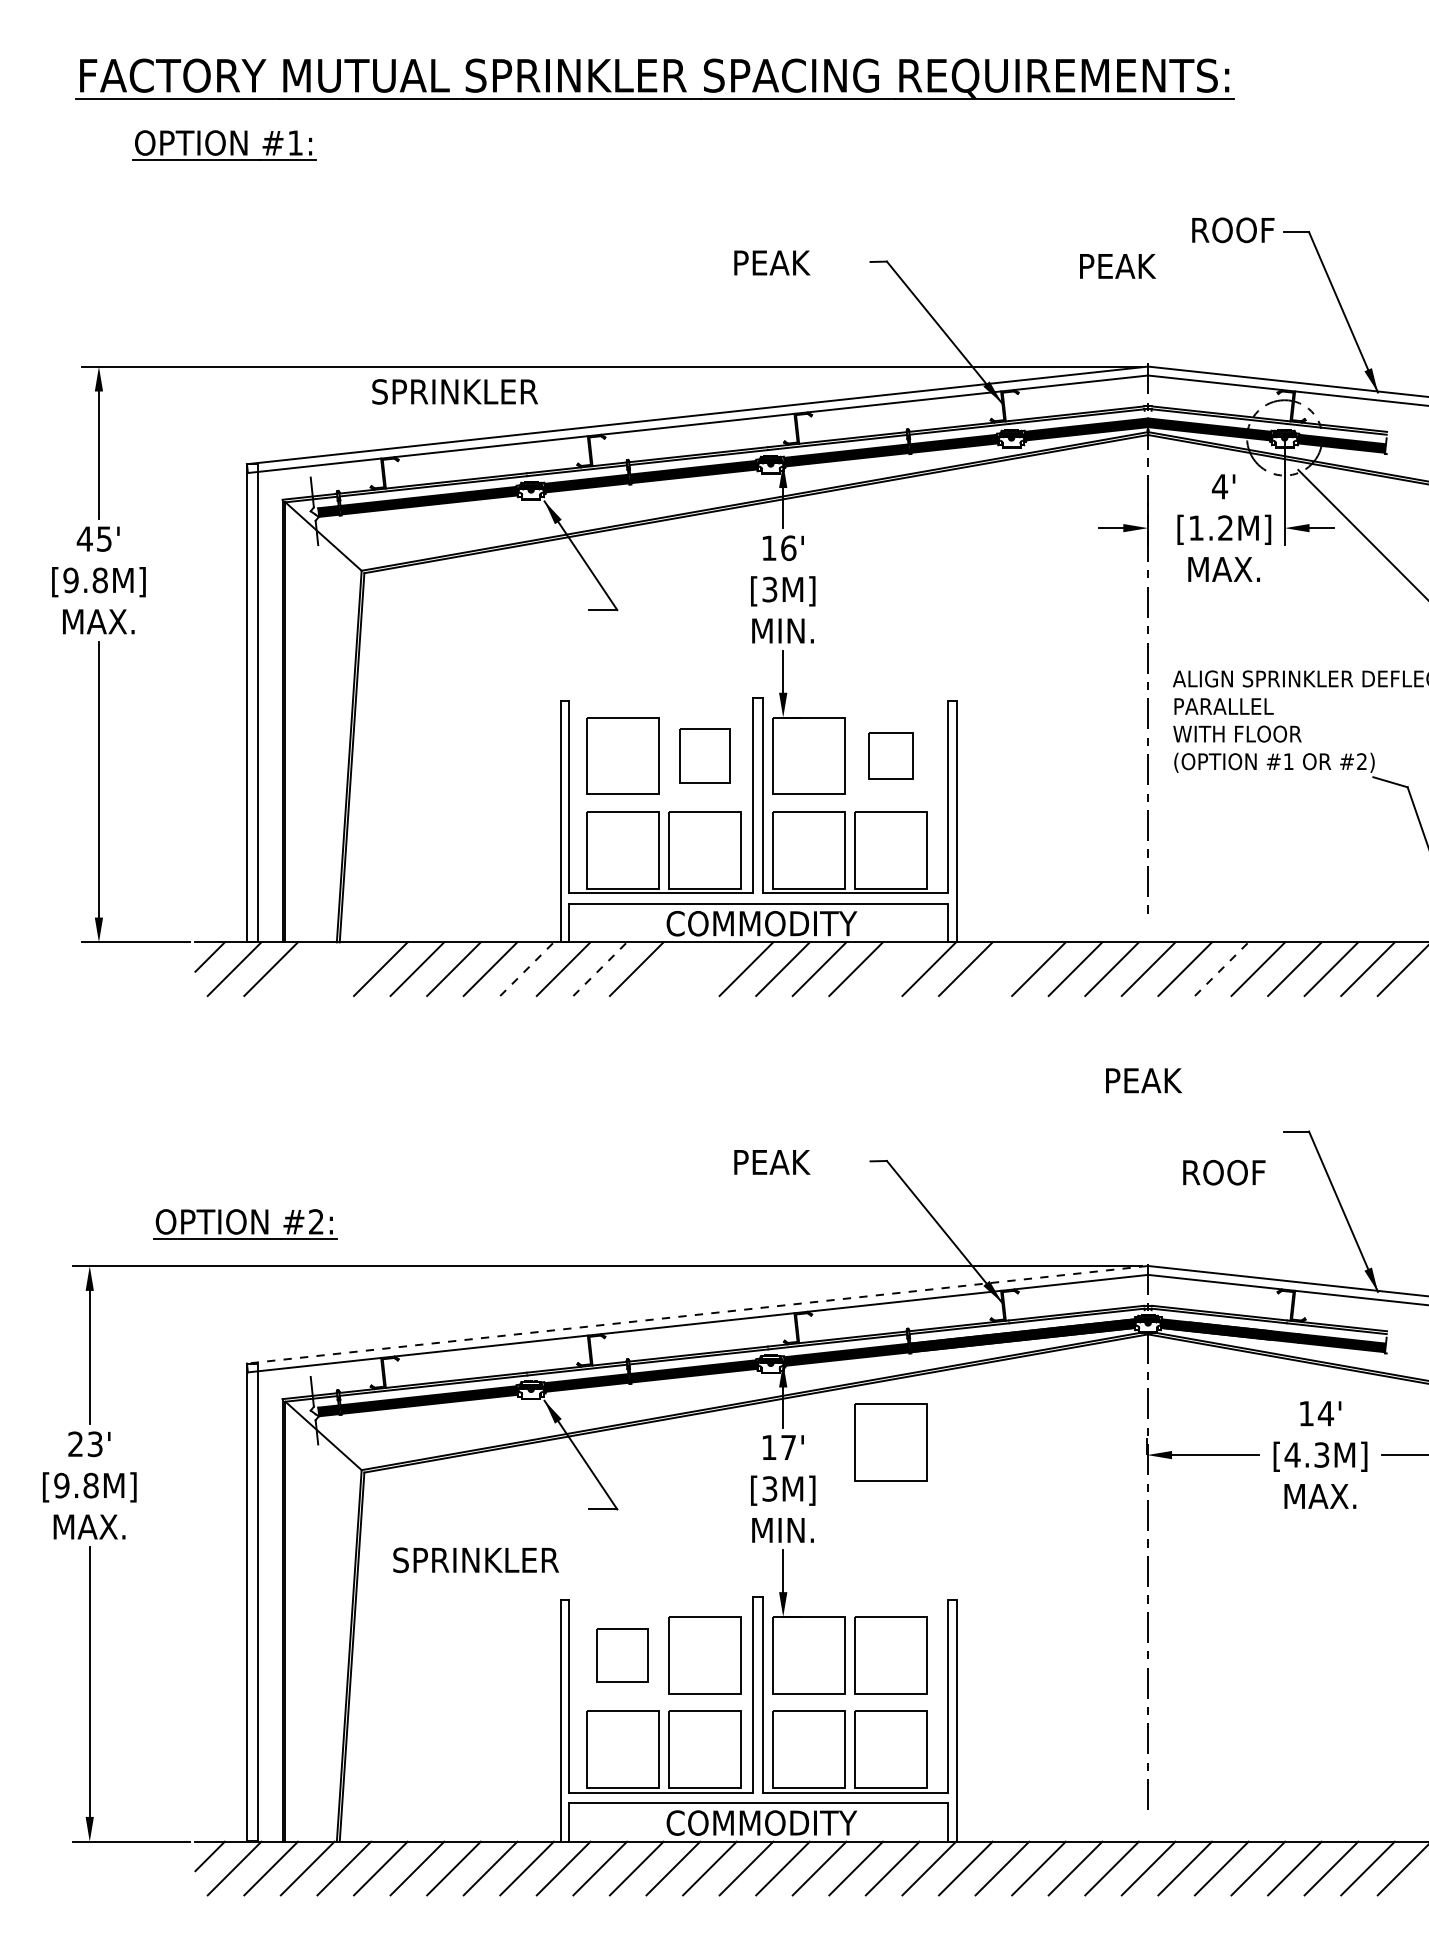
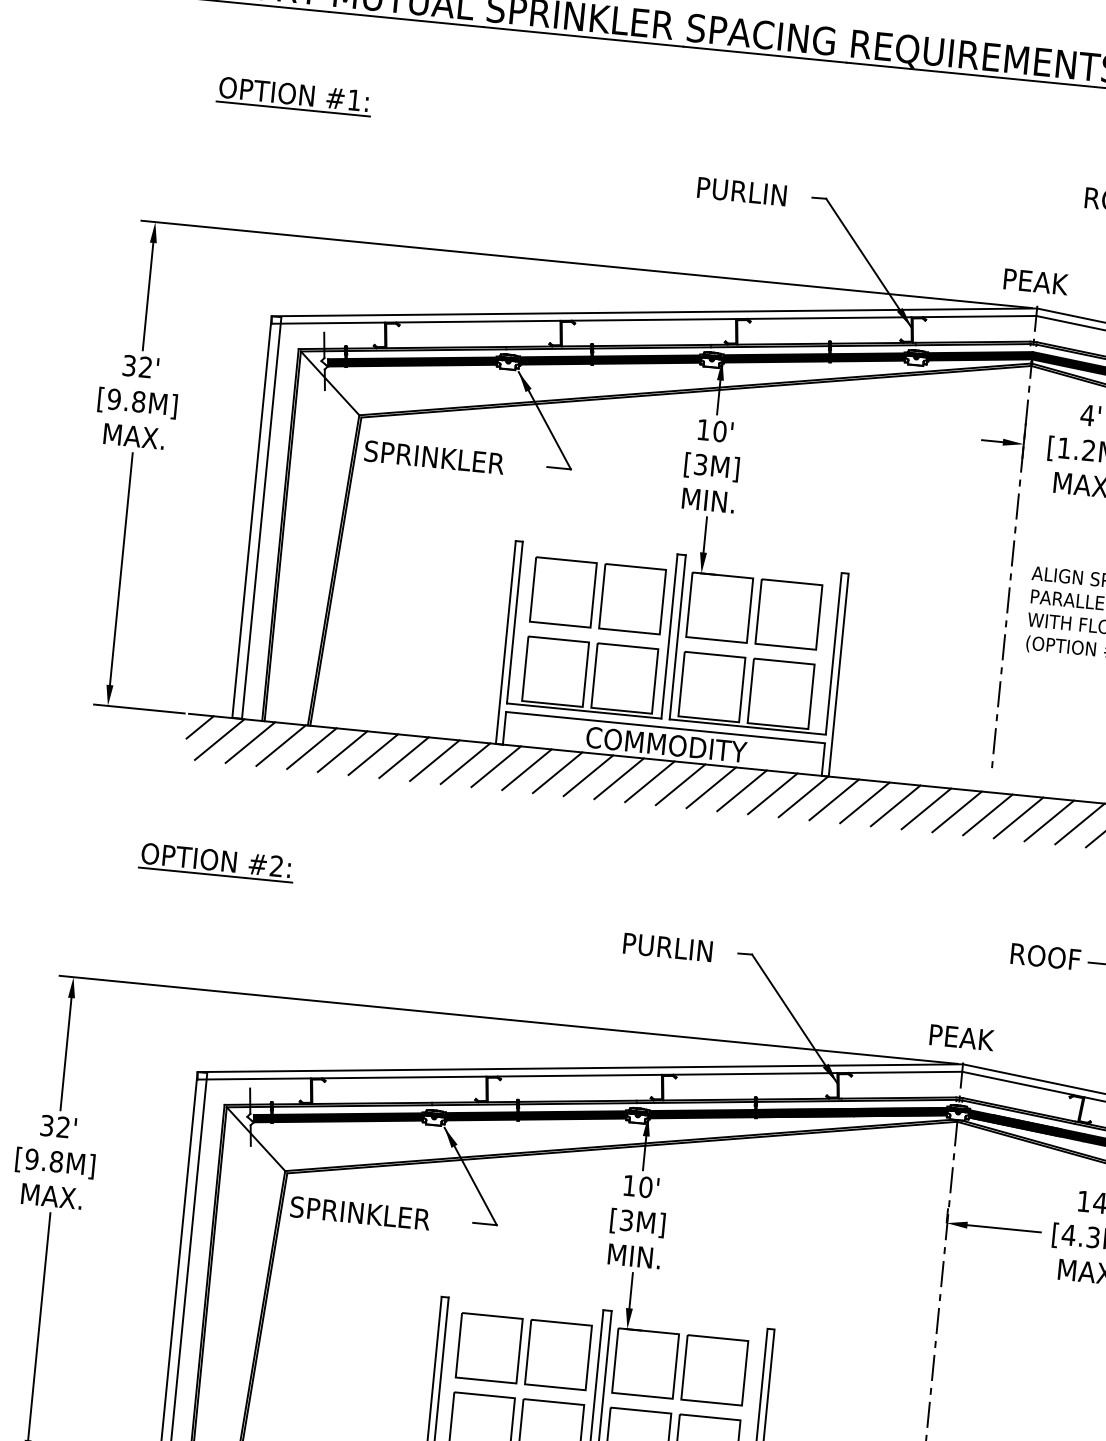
part: (224, 145) -> (294, 96), moved
text: (795, 262) -> (749, 191), PEAK -> PURLIN
text: (1118, 266) -> (1036, 282), moved
text: (454, 391) -> (434, 457), moved
text: (93, 538) -> (136, 366), 45' -> 32'
text: (788, 547) -> (719, 430), 16' -> 10'
part: (704, 755) -> (632, 598), size x1.43
part: (890, 755) -> (788, 614), size x1.67
line: (307, 969) -> (280, 745), added
line: (344, 969) -> (312, 748), added
line: (527, 969) -> (465, 764), dashed -> solid
line: (600, 969) -> (527, 770), dashed -> solid
line: (673, 969) -> (588, 776), added
line: (709, 969) -> (618, 779), added
line: (892, 969) -> (772, 794), added
line: (1002, 969) -> (865, 803), added
line: (1221, 969) -> (1049, 821), dashed -> solid
text: (1143, 1080) -> (961, 1037), moved
text: (795, 1162) -> (675, 948), PEAK -> PURLIN
text: (1224, 1172) -> (1045, 956), moved
part: (245, 1224) -> (216, 862), moved
line: (697, 1314) -> (580, 1067), dashed -> solid
part: (890, 1442) -> (731, 1191), removed
text: (85, 1444) -> (55, 1126), 23' -> 32'
text: (788, 1447) -> (645, 1187), 17' -> 10'
text: (475, 1560) -> (359, 1213), moved
part: (622, 1655) -> (489, 1348), size x1.43

